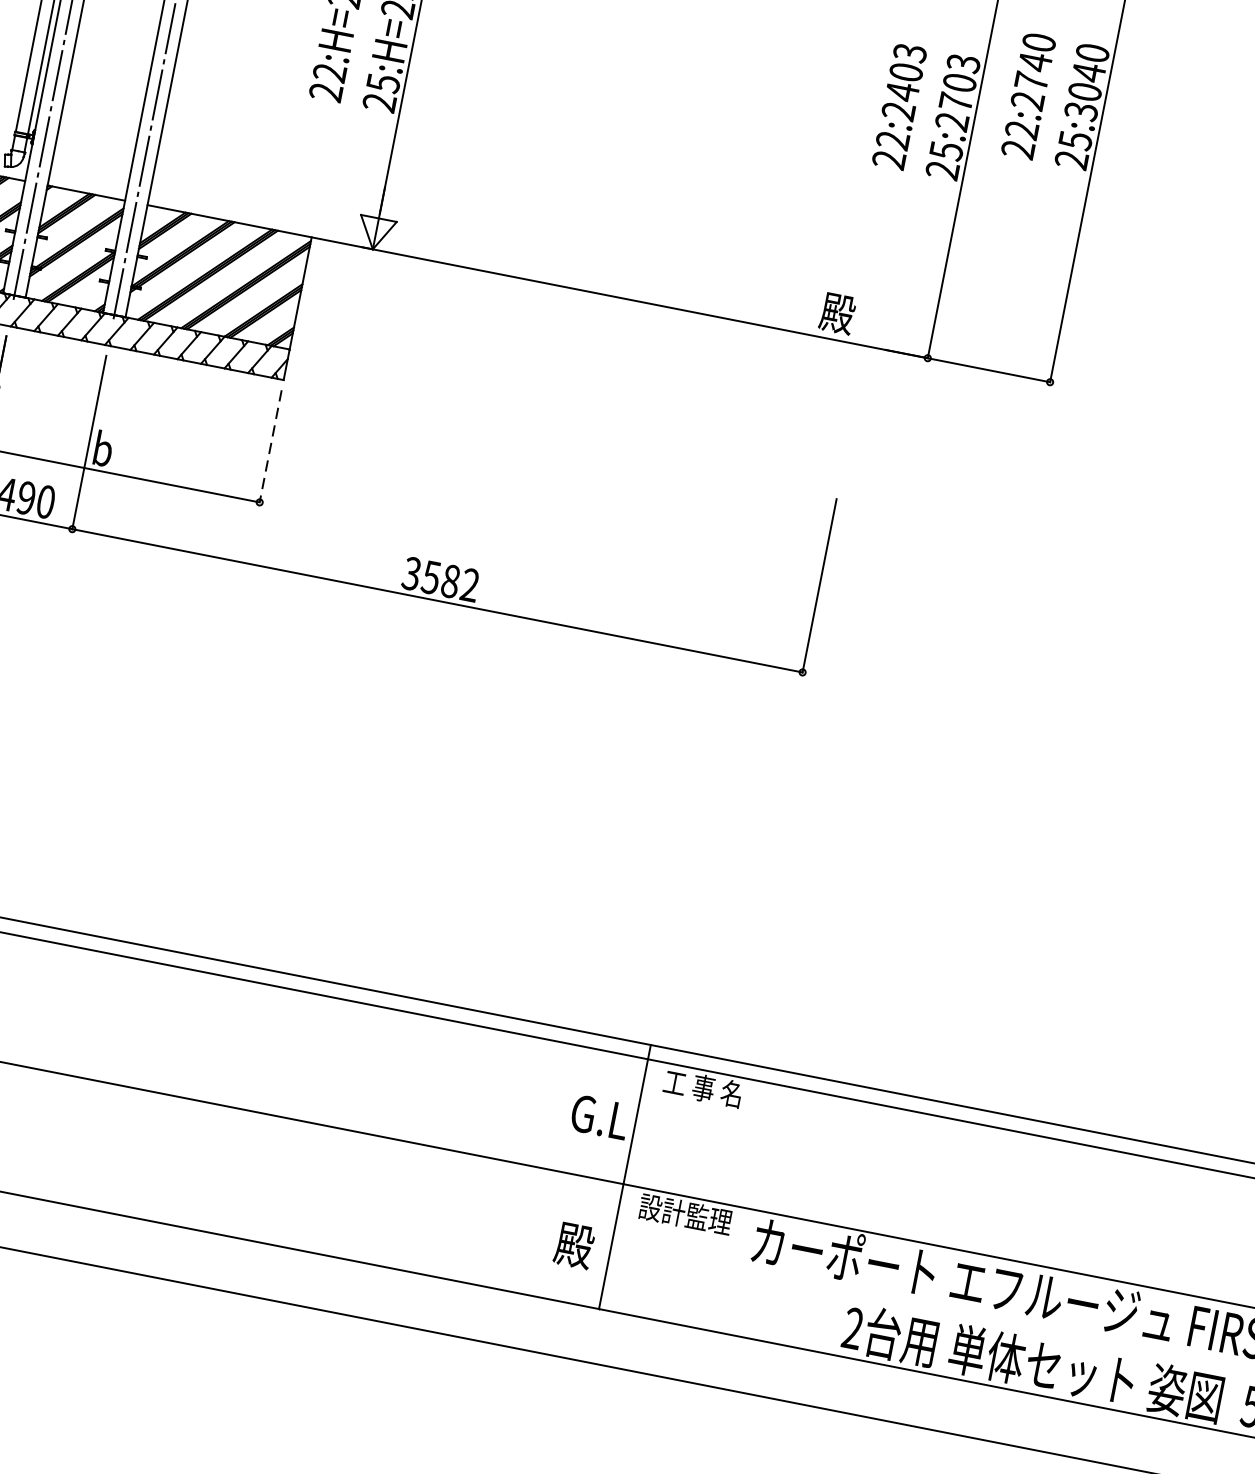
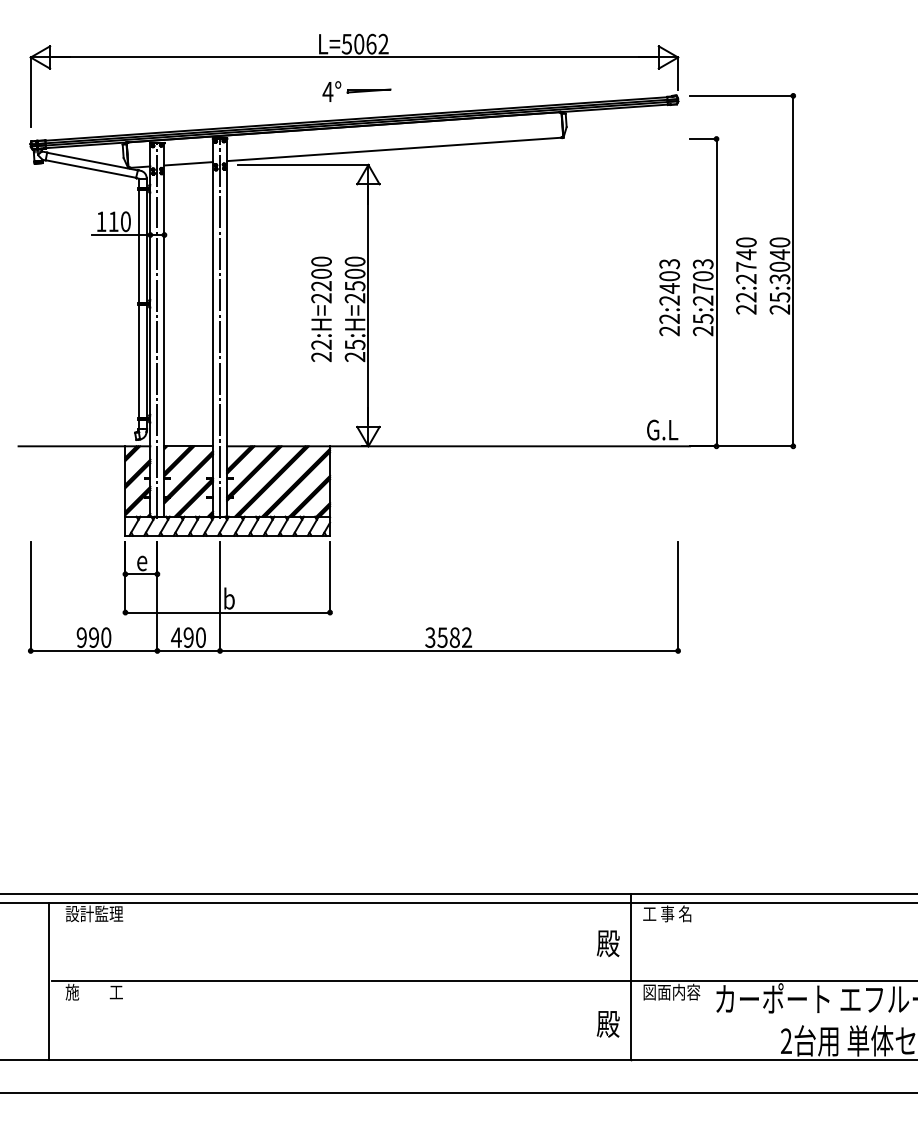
text: (846, 316) -> (662, 430), 殿 -> G.L
line: (271, 446) -> (330, 577), dashed -> solid
text: (600, 1117) -> (608, 943), G.L -> 殿
text: (685, 1213) -> (671, 991), 設計監理 -> 図面内容

